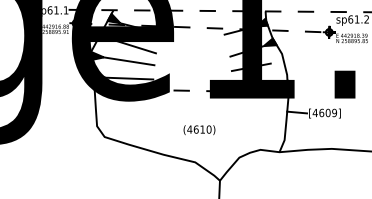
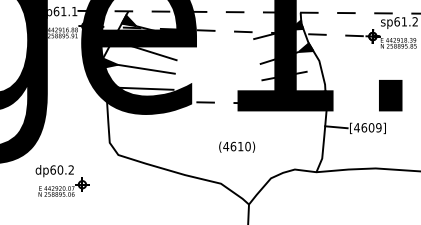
text: (199, 130) -> (237, 147), moved
part: (55, 159) -> (62, 180), added

